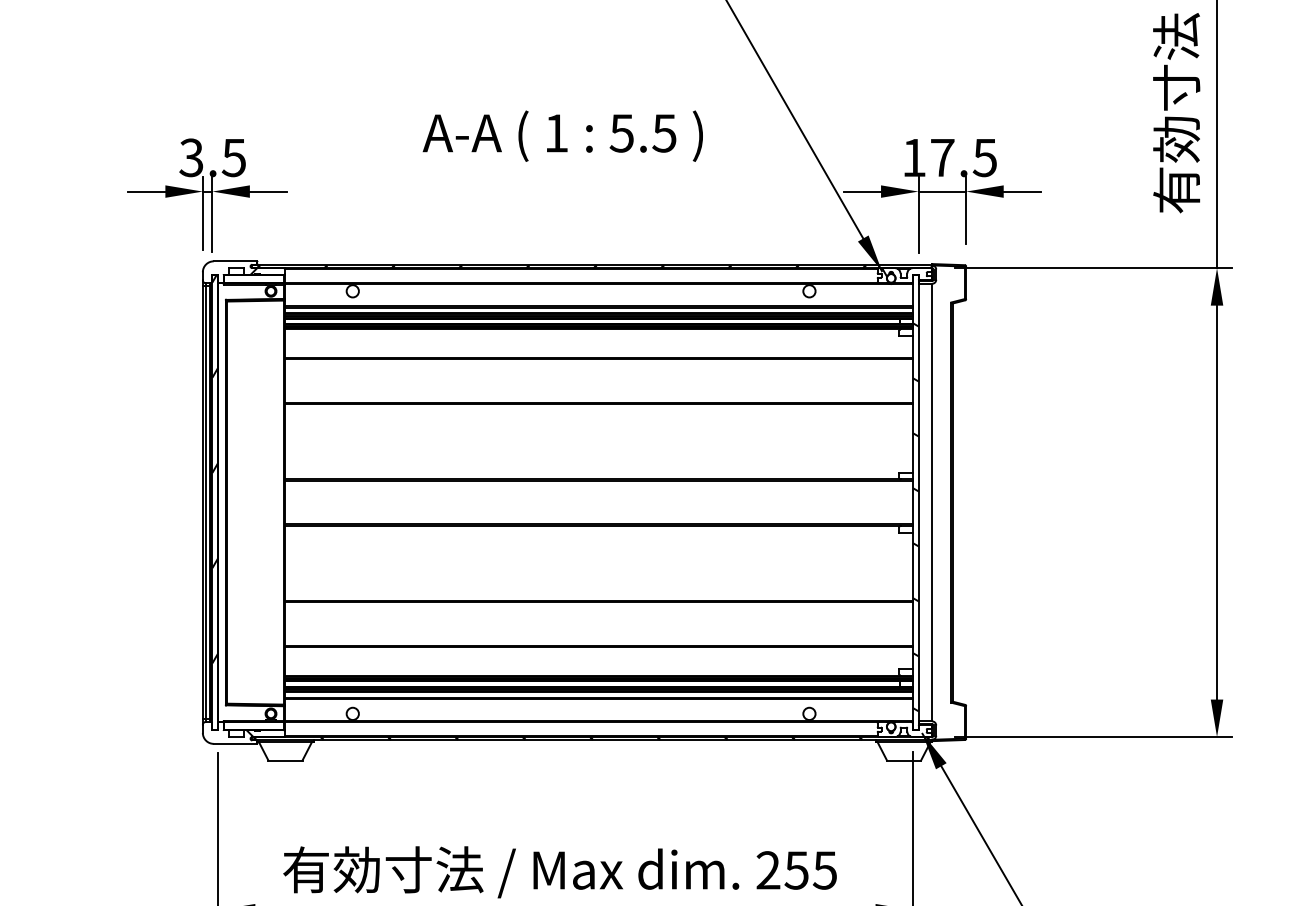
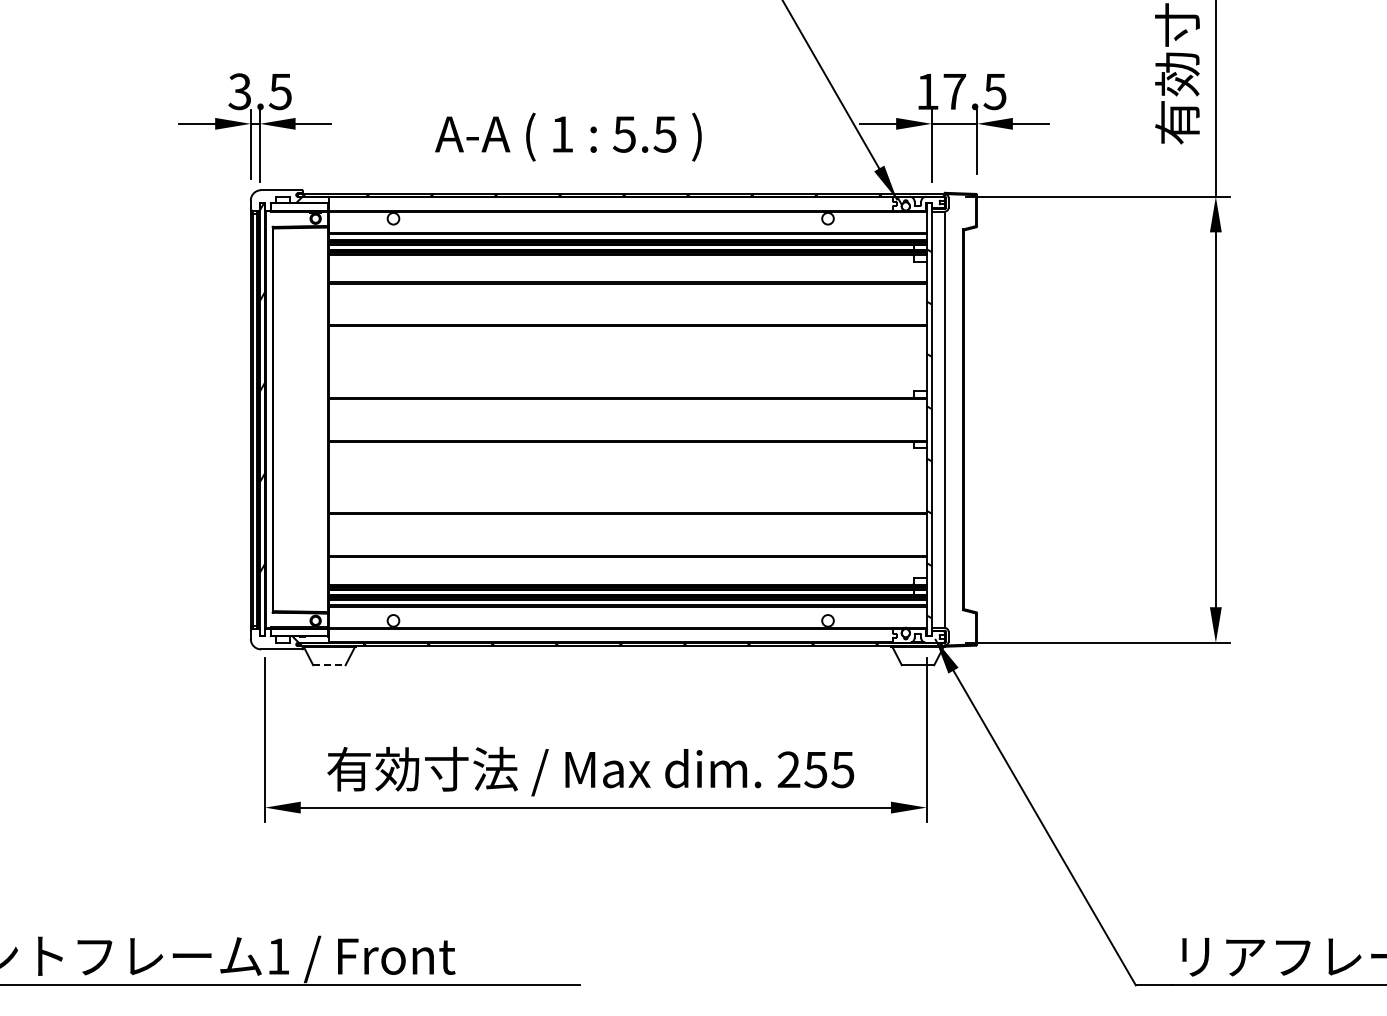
text: (562, 135) -> (568, 136), moved
line: (285, 760) -> (329, 665), solid -> dashed

